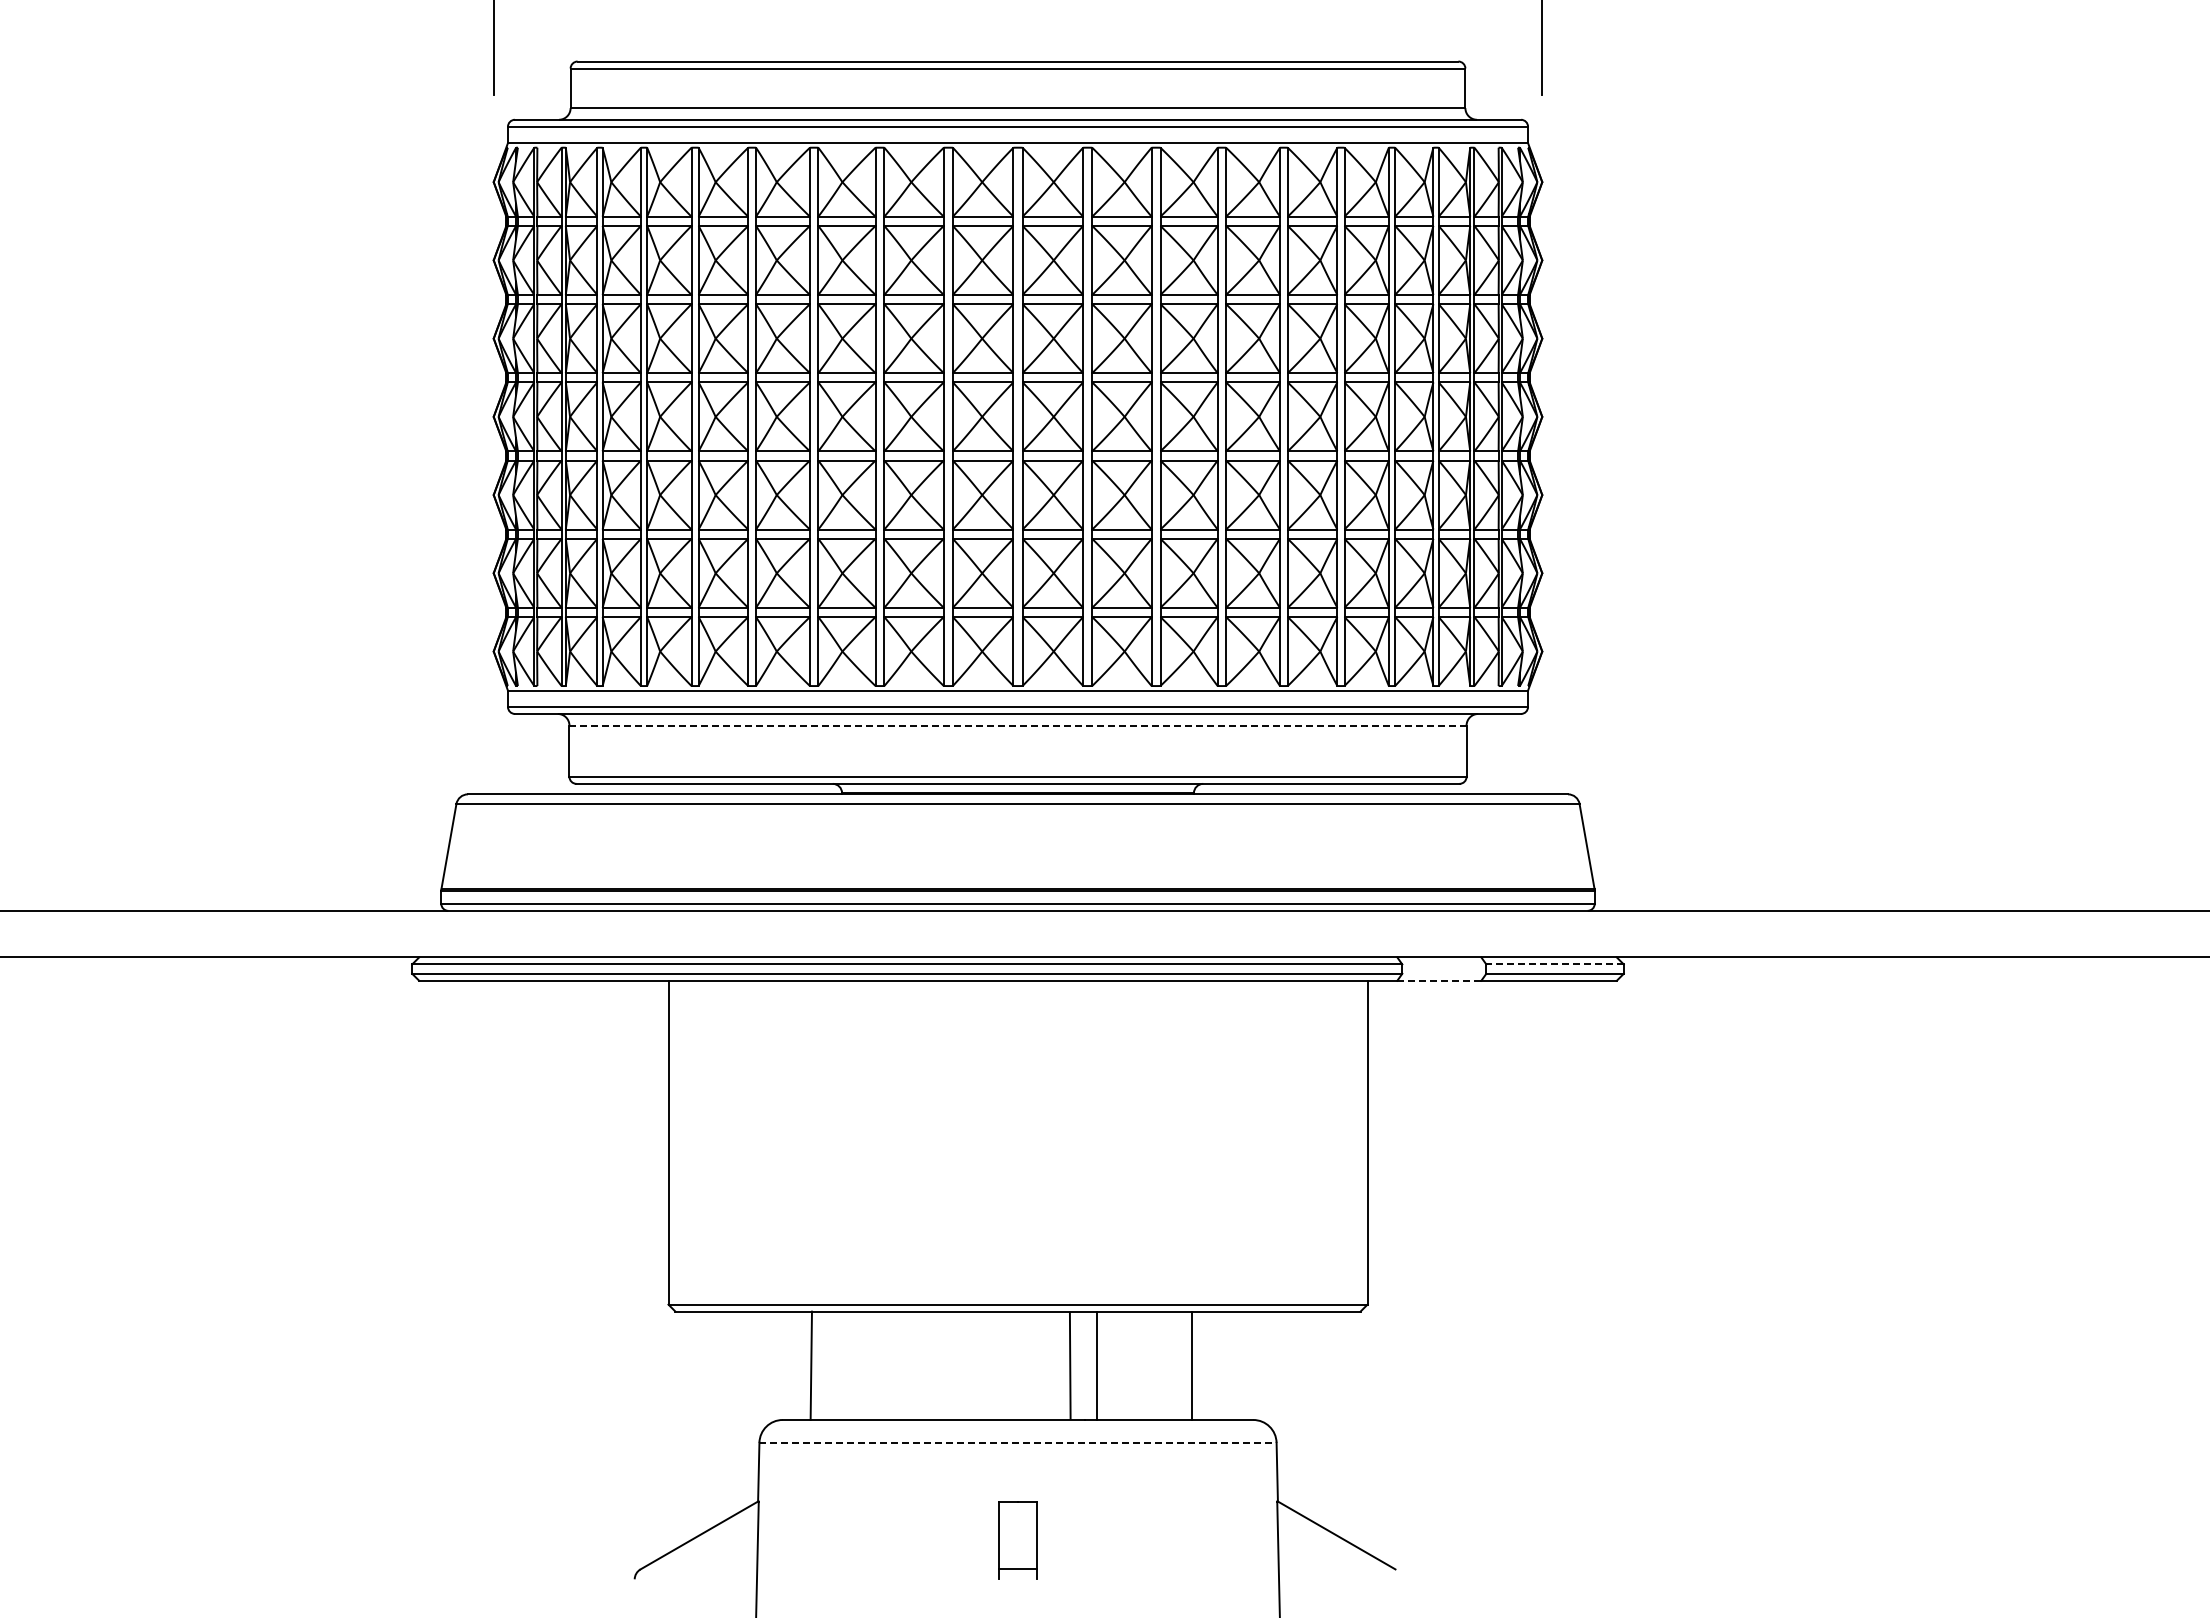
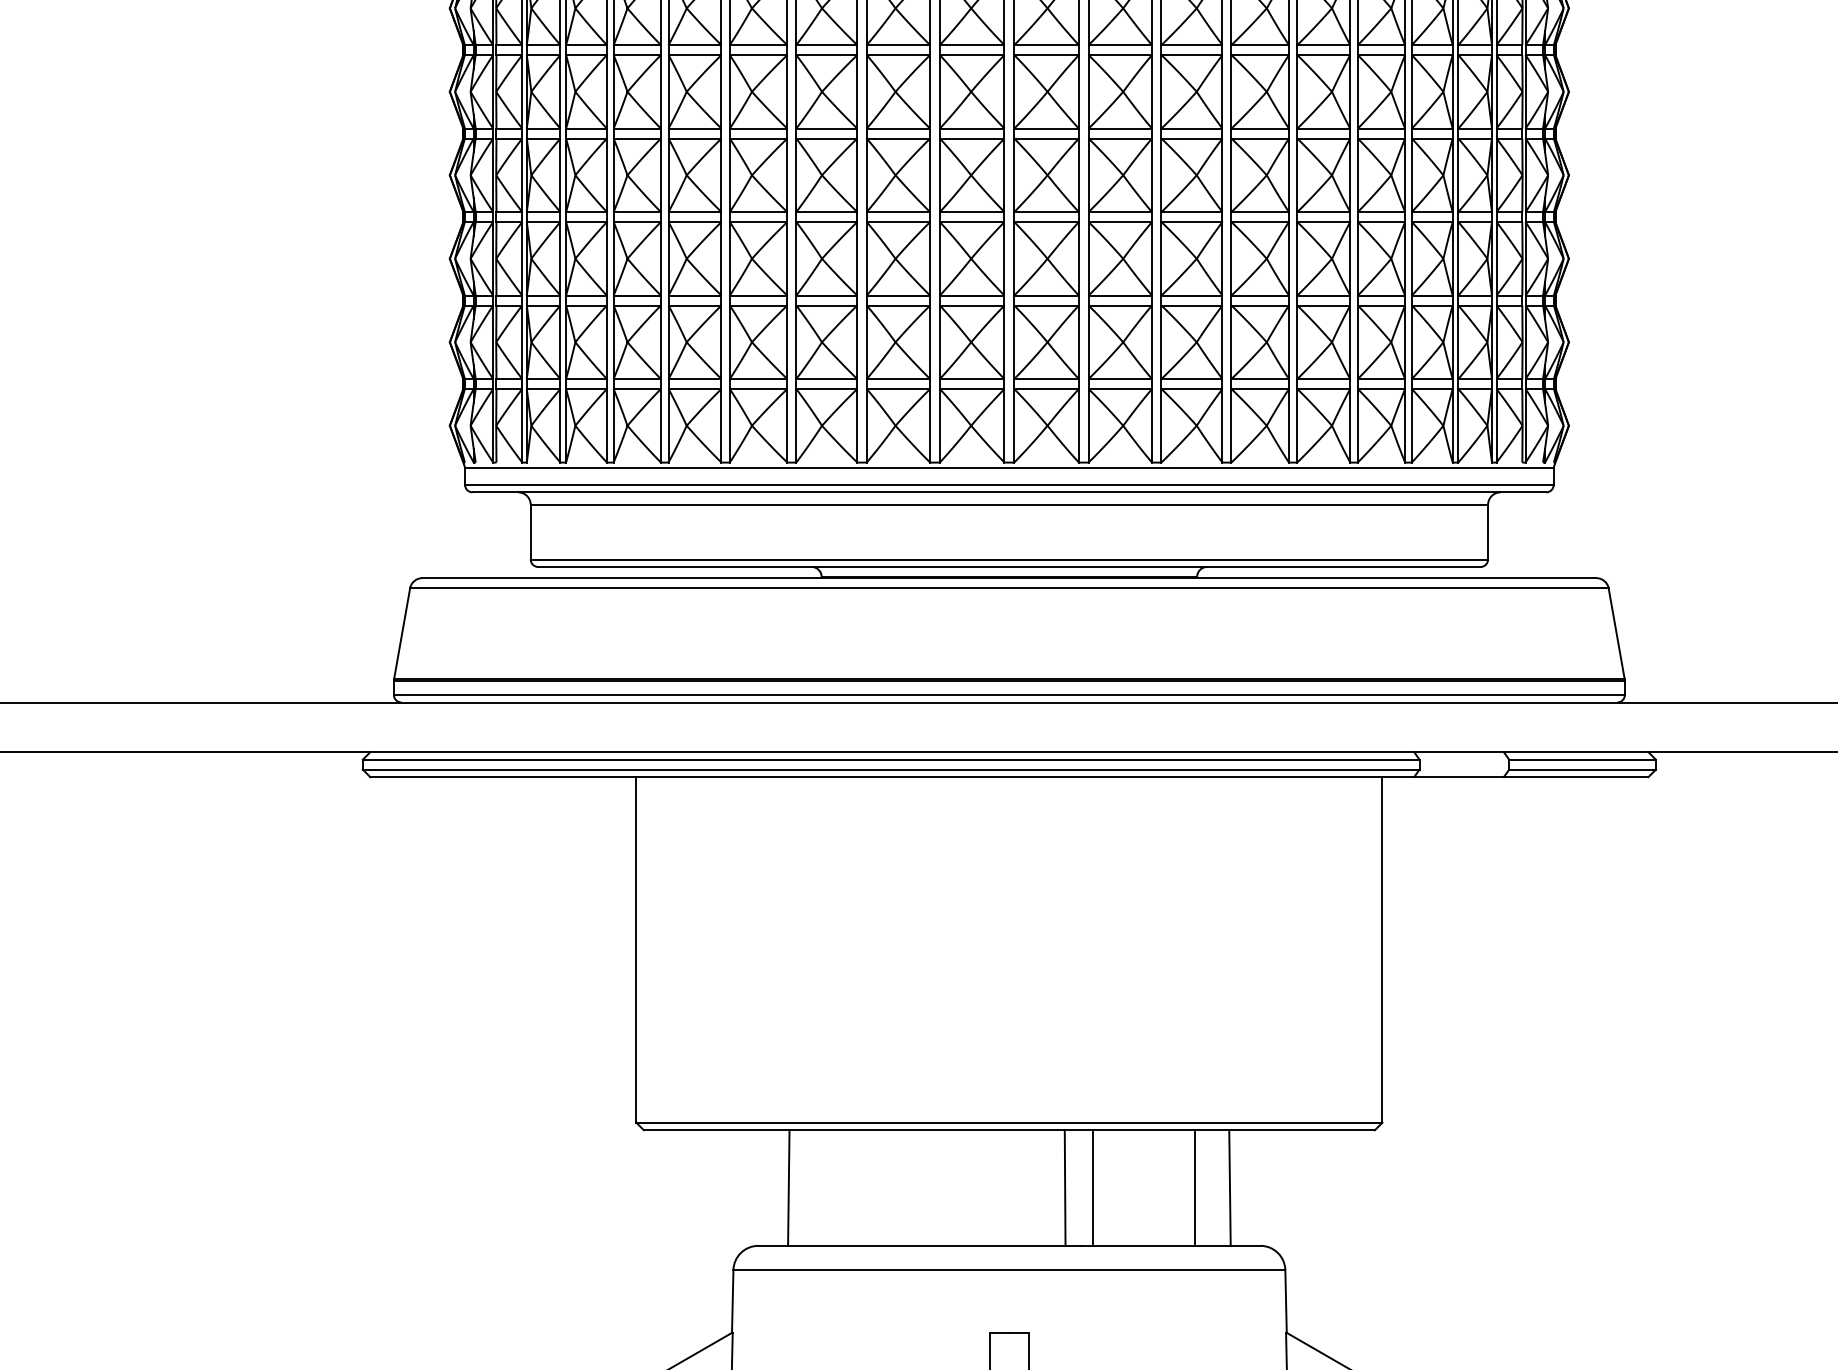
line: (1018, 725) -> (1009, 504), dashed -> solid
line: (1555, 964) -> (1583, 759), dashed -> solid
line: (1438, 980) -> (1458, 776), dashed -> solid
line: (1224, 1365) -> (1229, 1187), added
line: (1018, 1442) -> (1009, 1269), dashed -> solid

